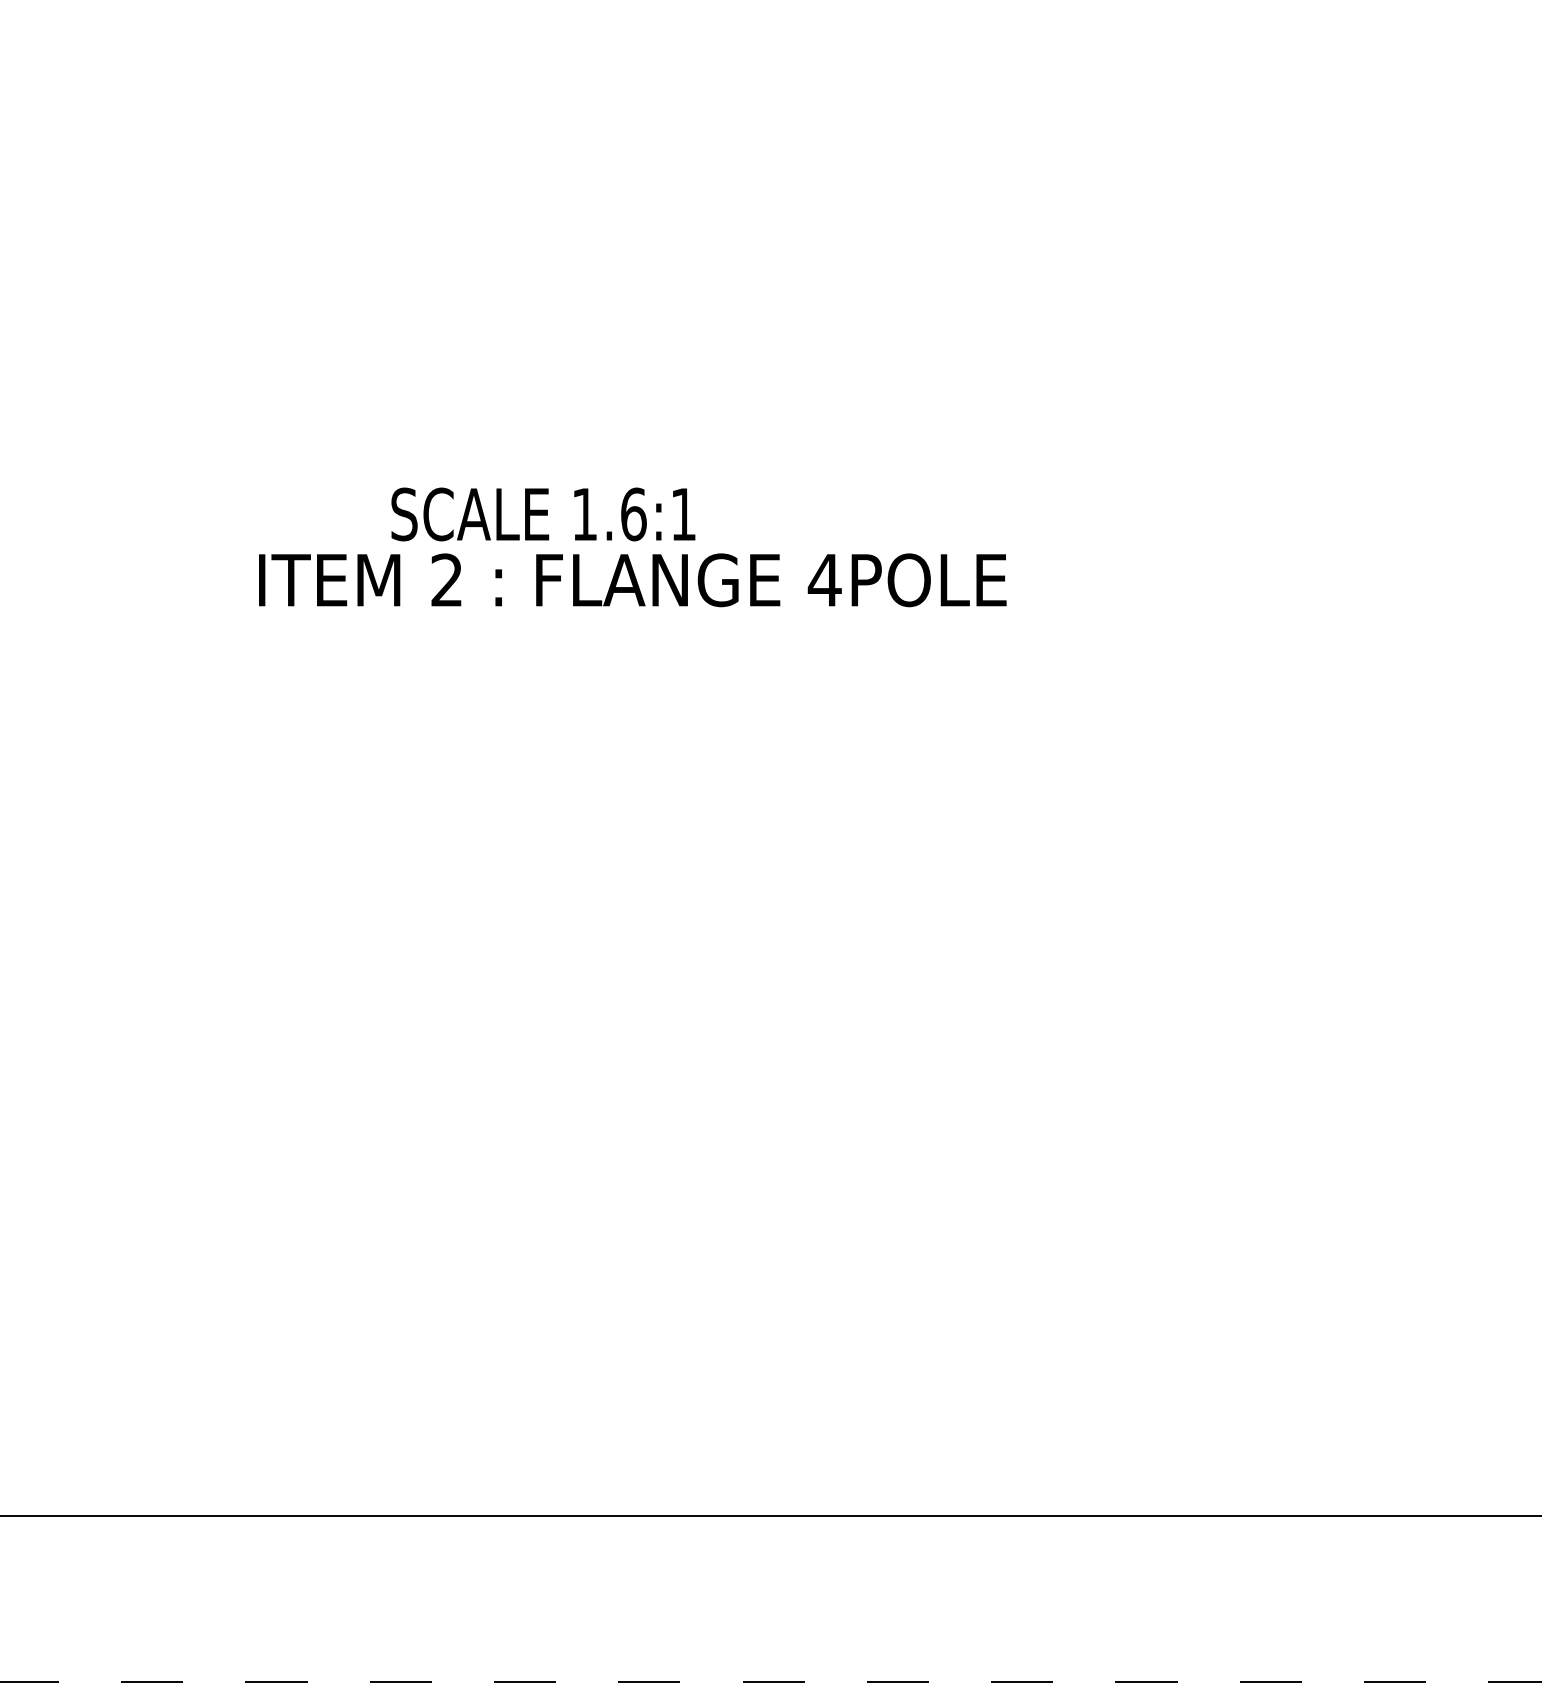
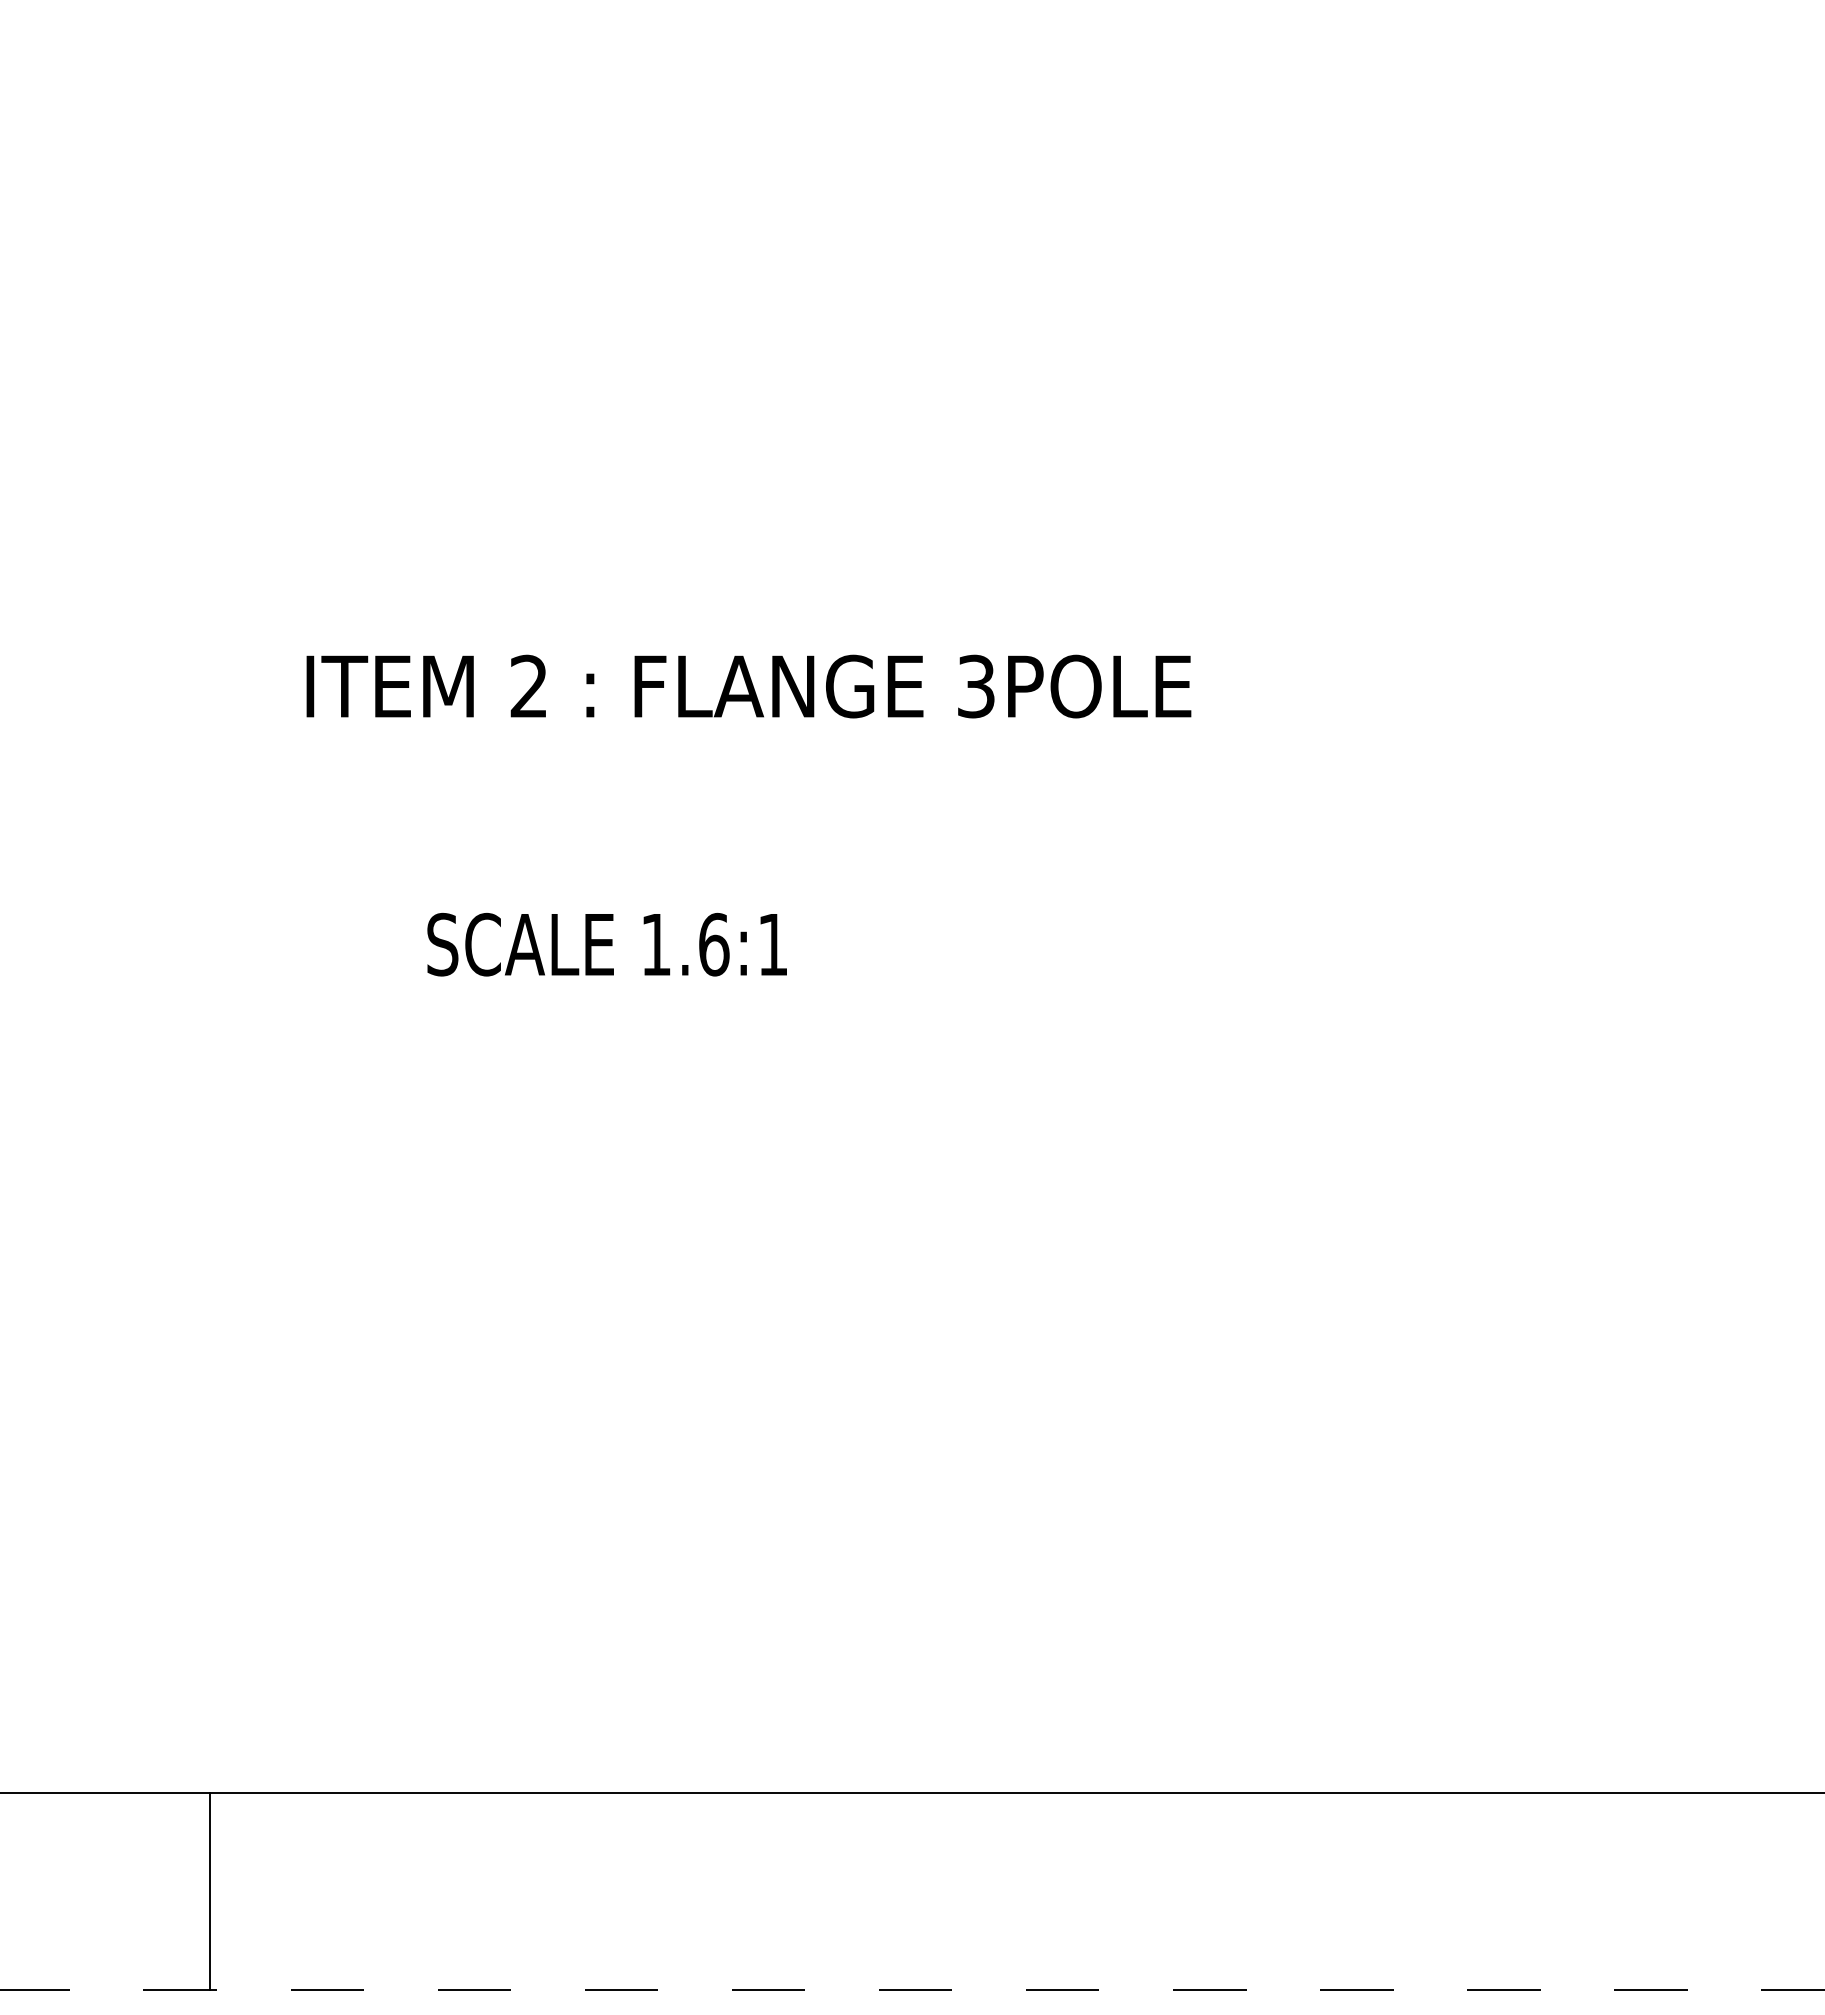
text: (542, 514) -> (606, 944), moved
text: (825, 580) -> (976, 686), 4POLE -> 3POLE
line: (177, 1598) -> (210, 1891), added

